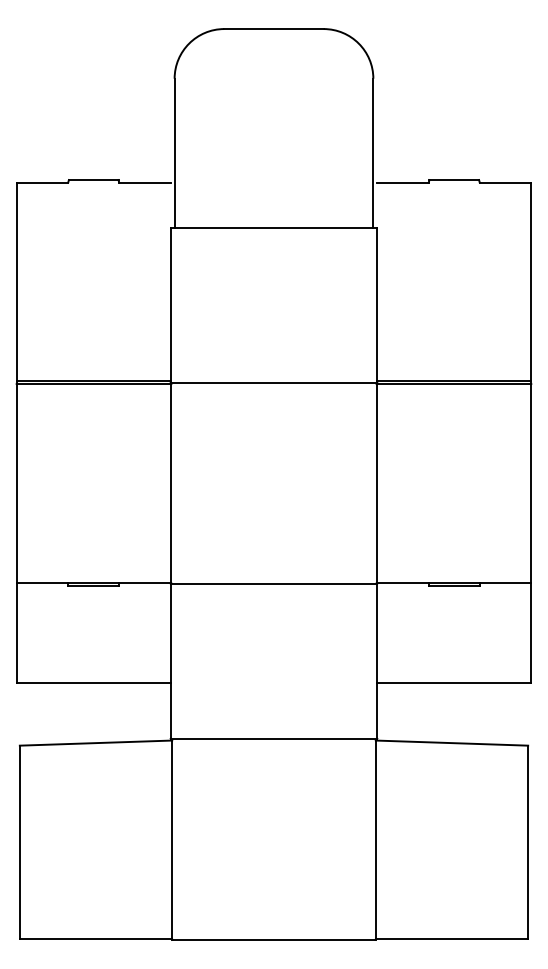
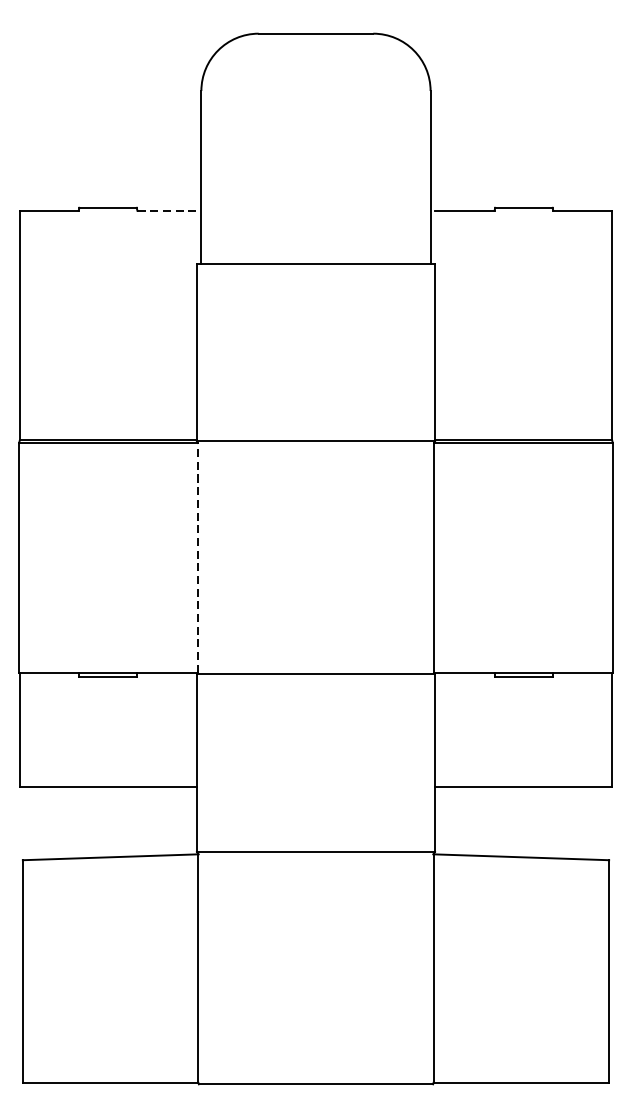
line: (145, 182) -> (167, 210), solid -> dashed
line: (171, 483) -> (197, 557), solid -> dashed

